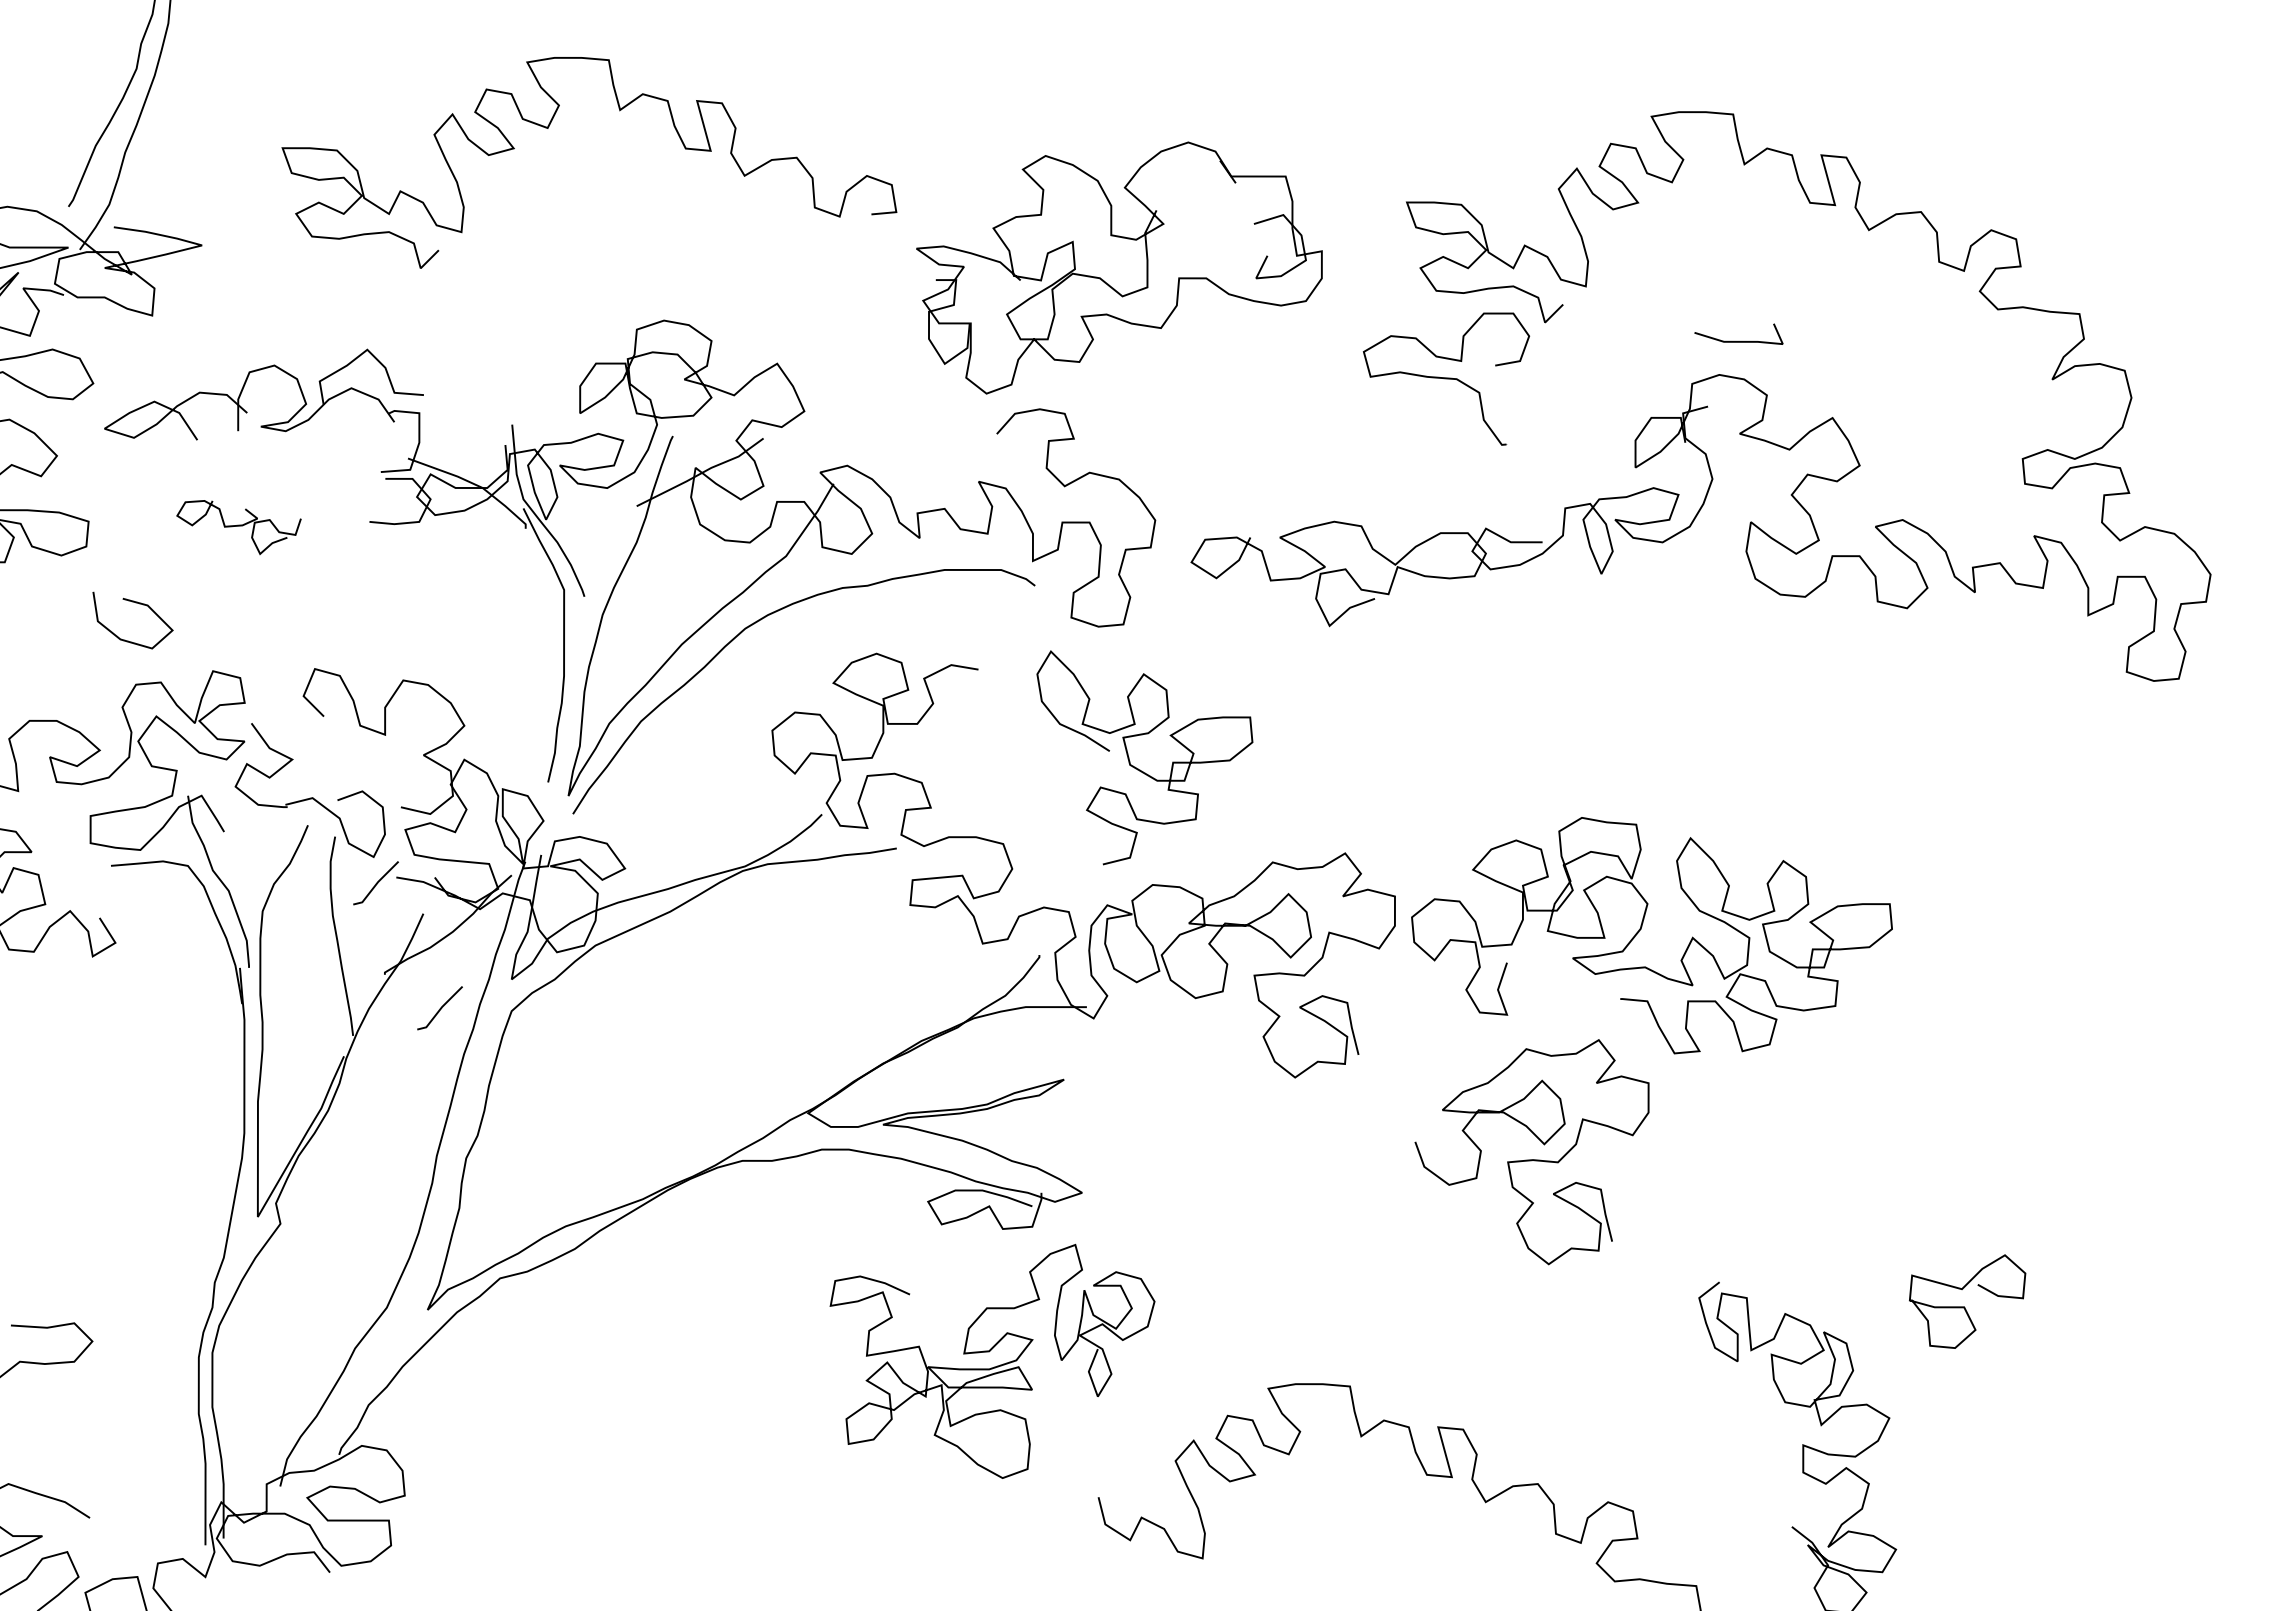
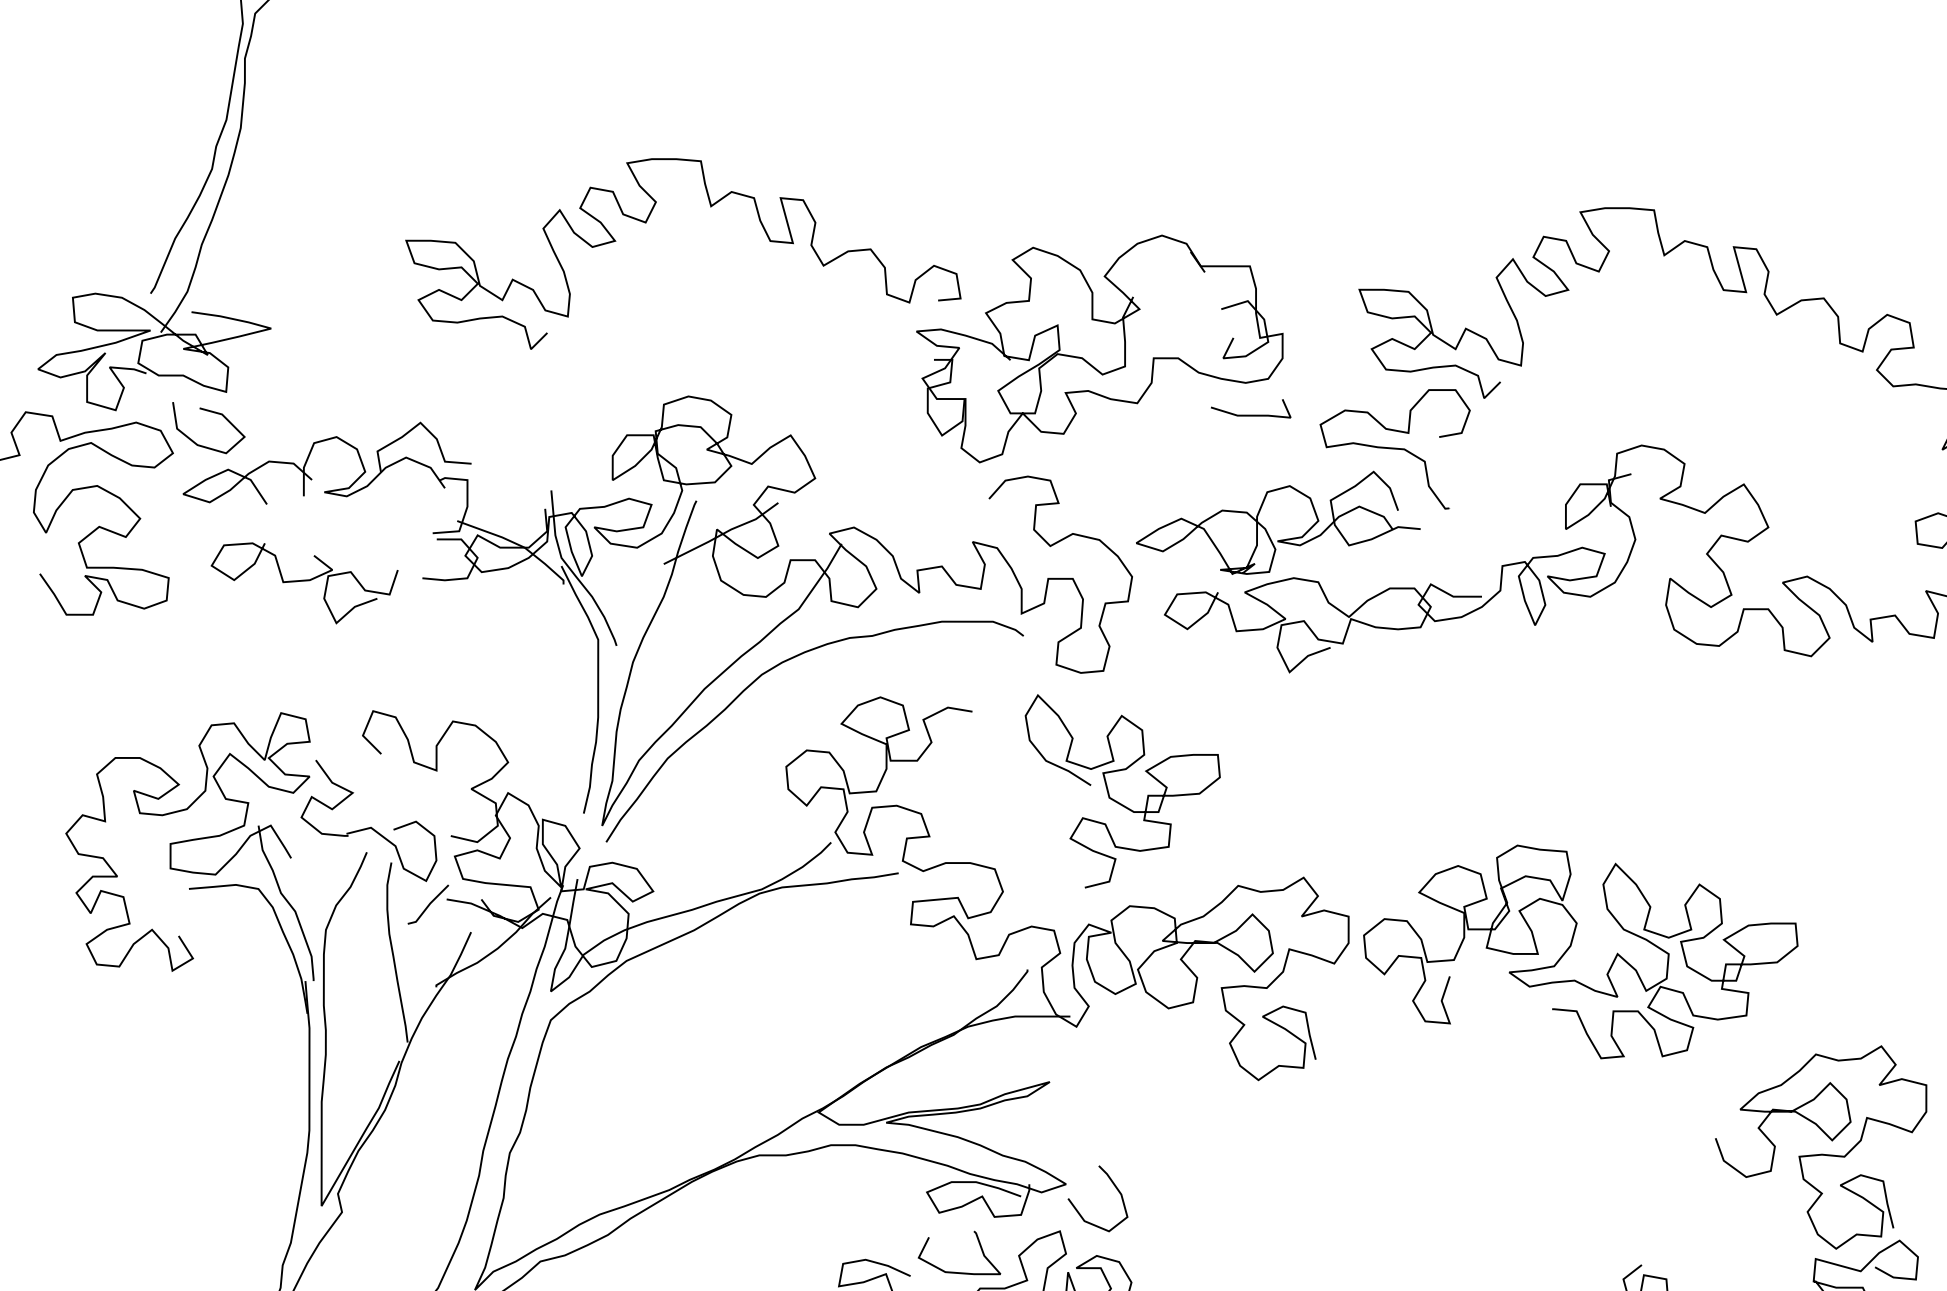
part: (548, 128) -> (646, 222), moved
part: (1738, 340) -> (1250, 414), moved
part: (1303, 466) -> (1266, 528), added
part: (238, 527) -> (304, 583), size x1.67
part: (135, 603) -> (211, 412), moved
part: (439, 1008) -> (485, 1017), removed
part: (1531, 1159) -> (1820, 1154), moved
part: (1136, 1196) -> (1115, 1187), added
part: (958, 1289) -> (954, 1271), added

